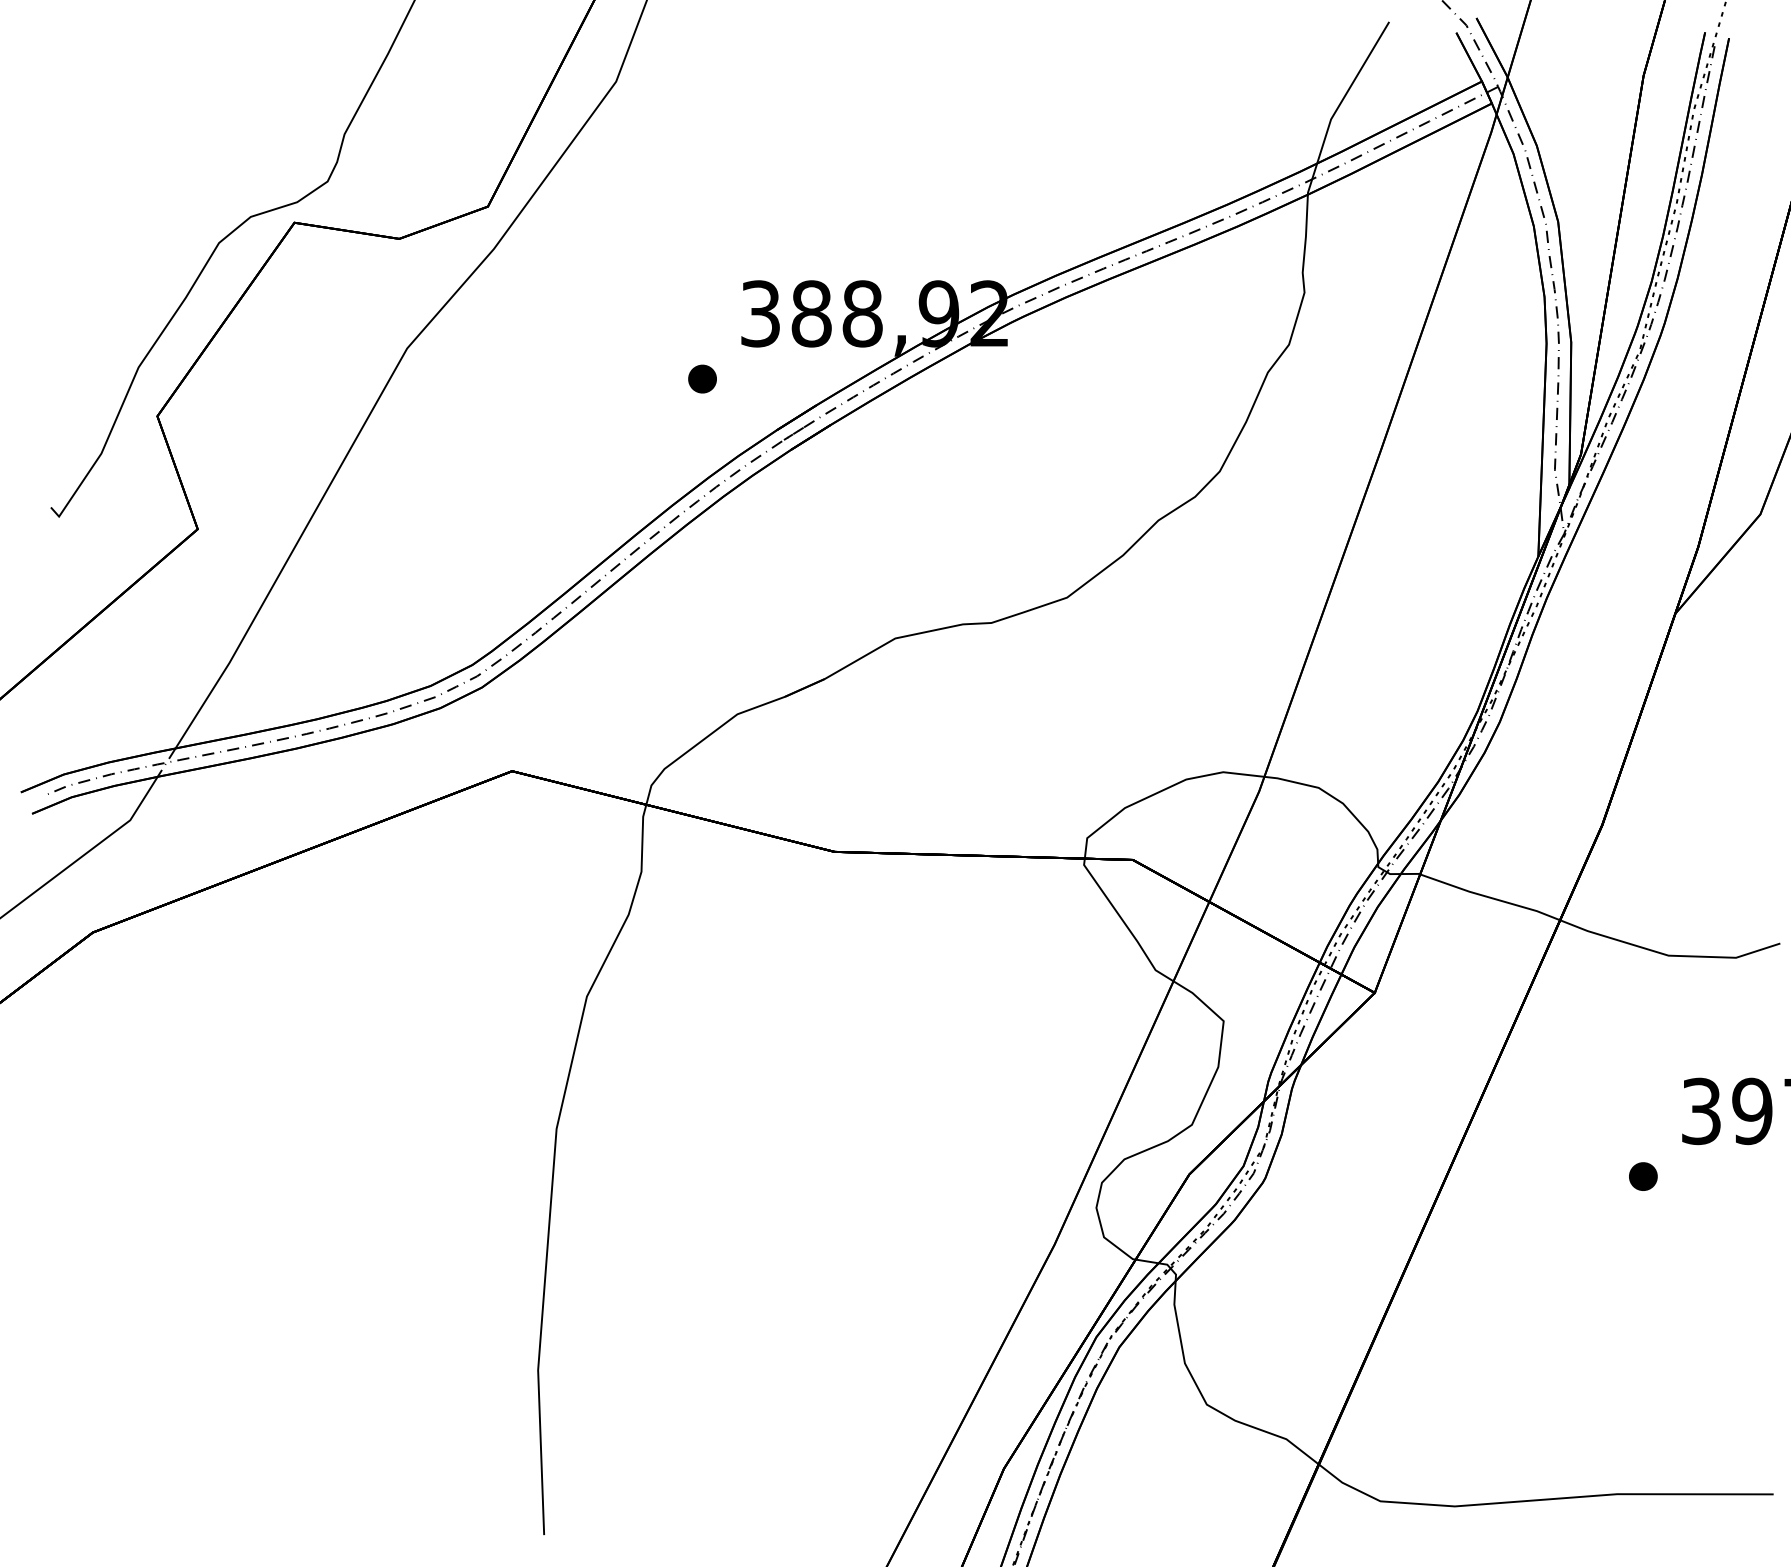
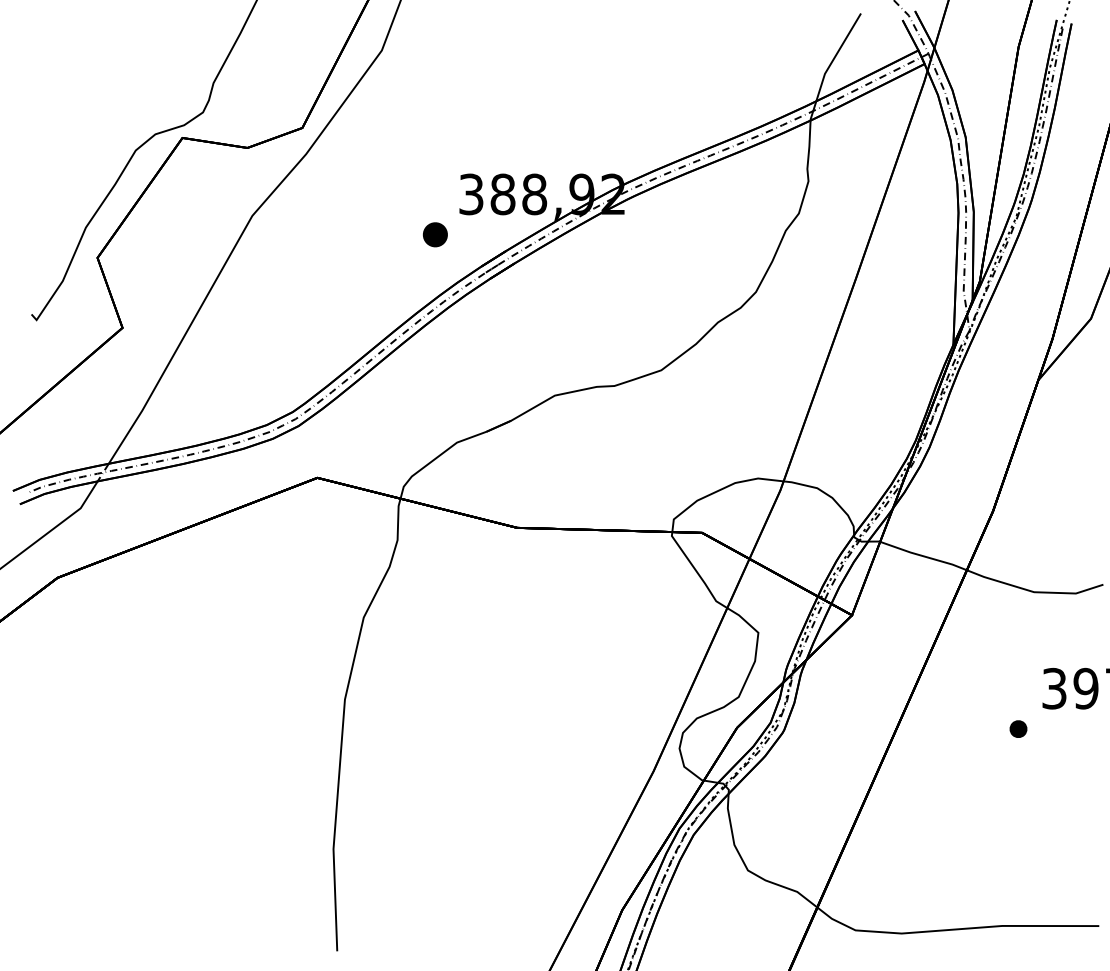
part: (702, 378) -> (435, 234), size x1.4

